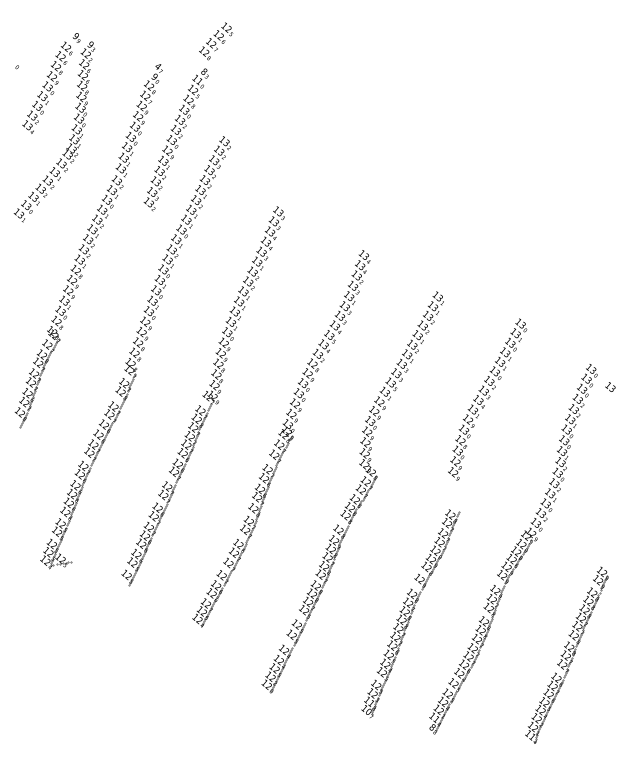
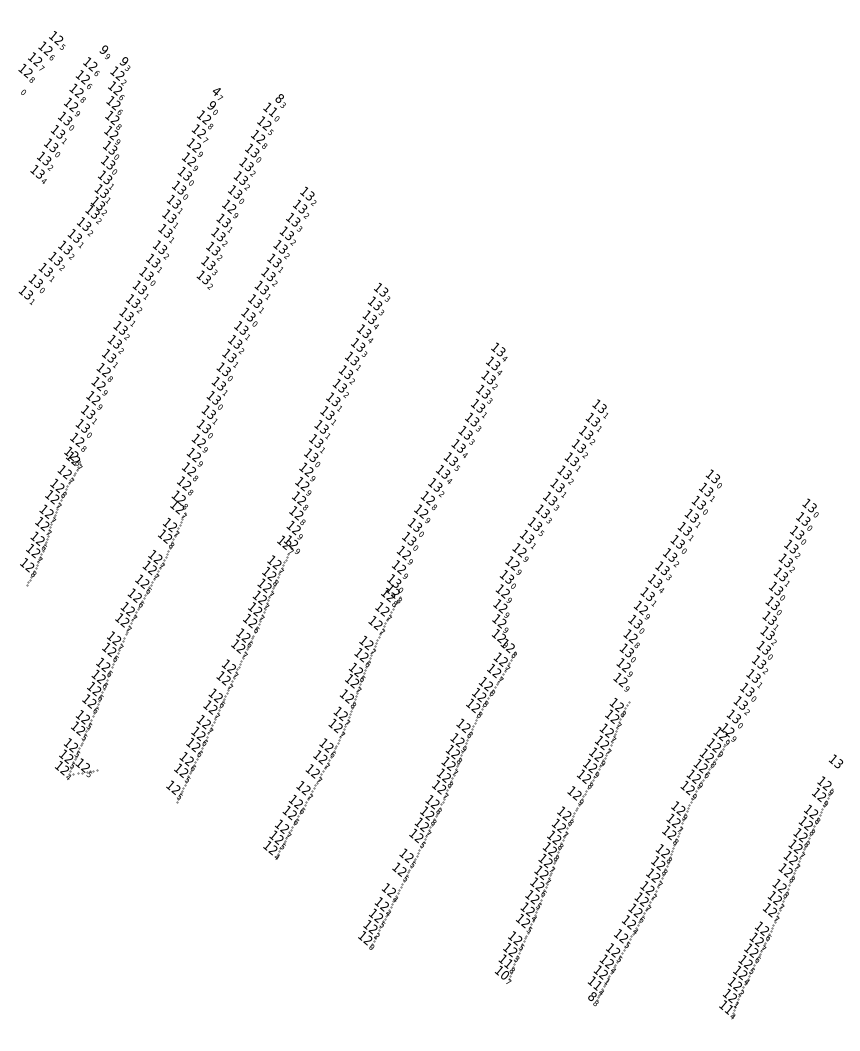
text: (215, 41) -> (41, 56), moved
text: (610, 387) -> (835, 761), moved
text: (487, 399) -> (667, 580), moved

